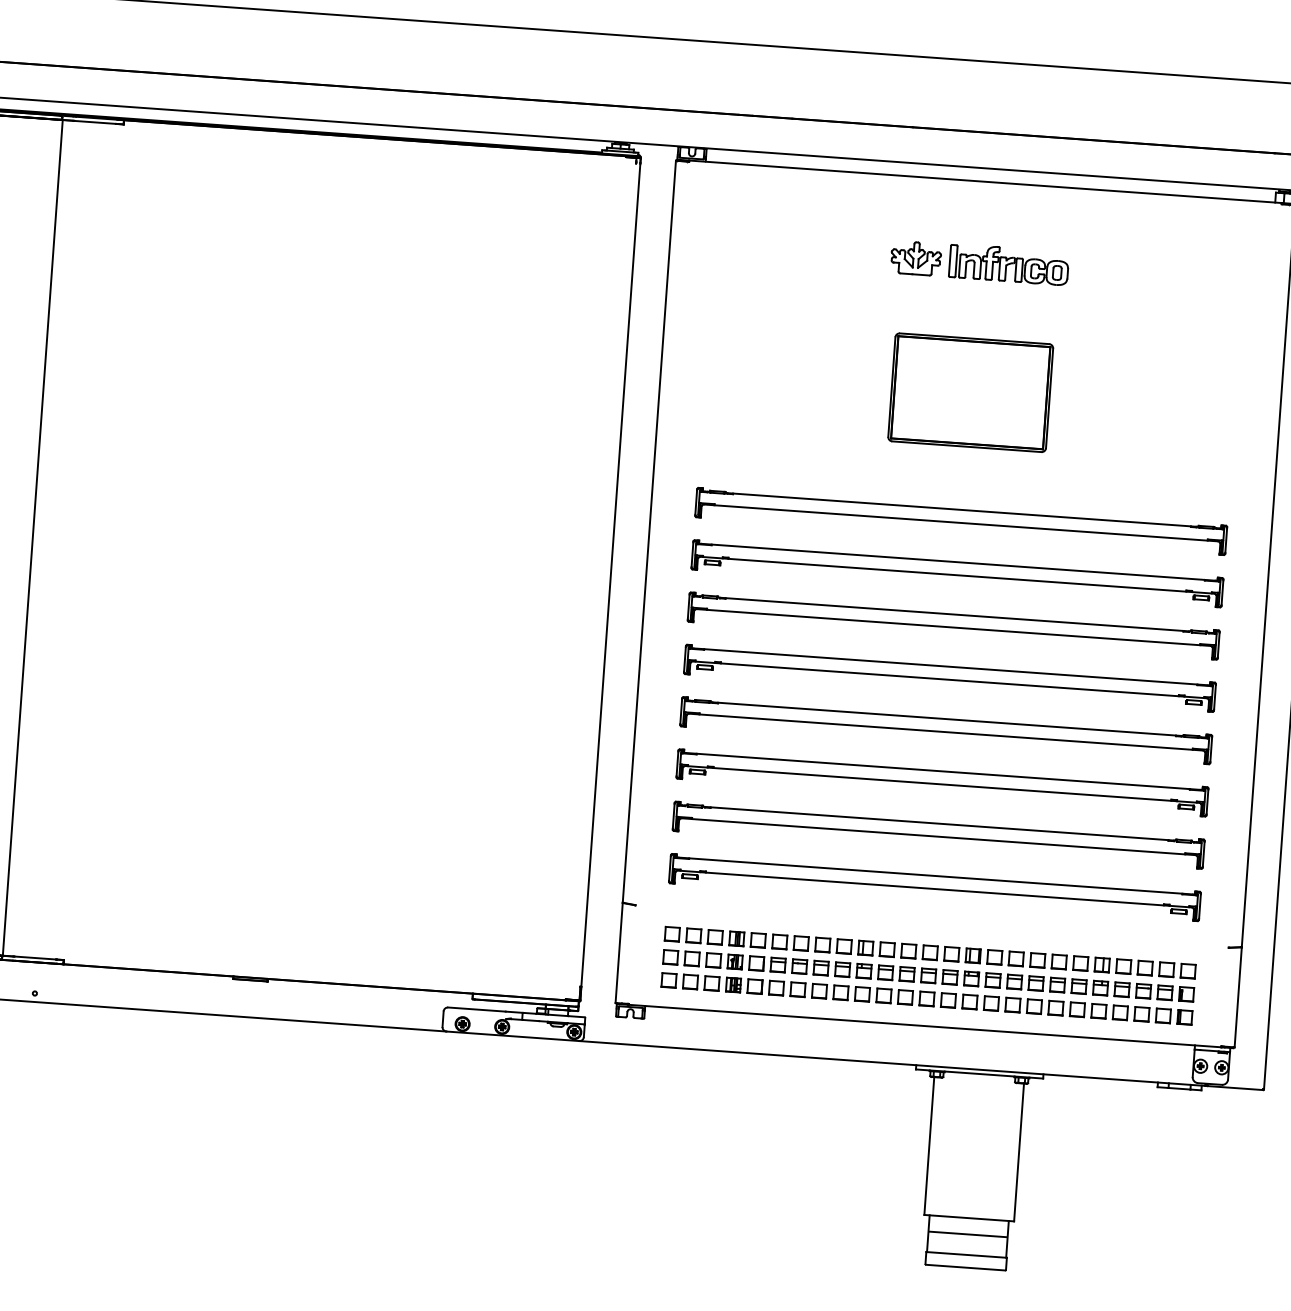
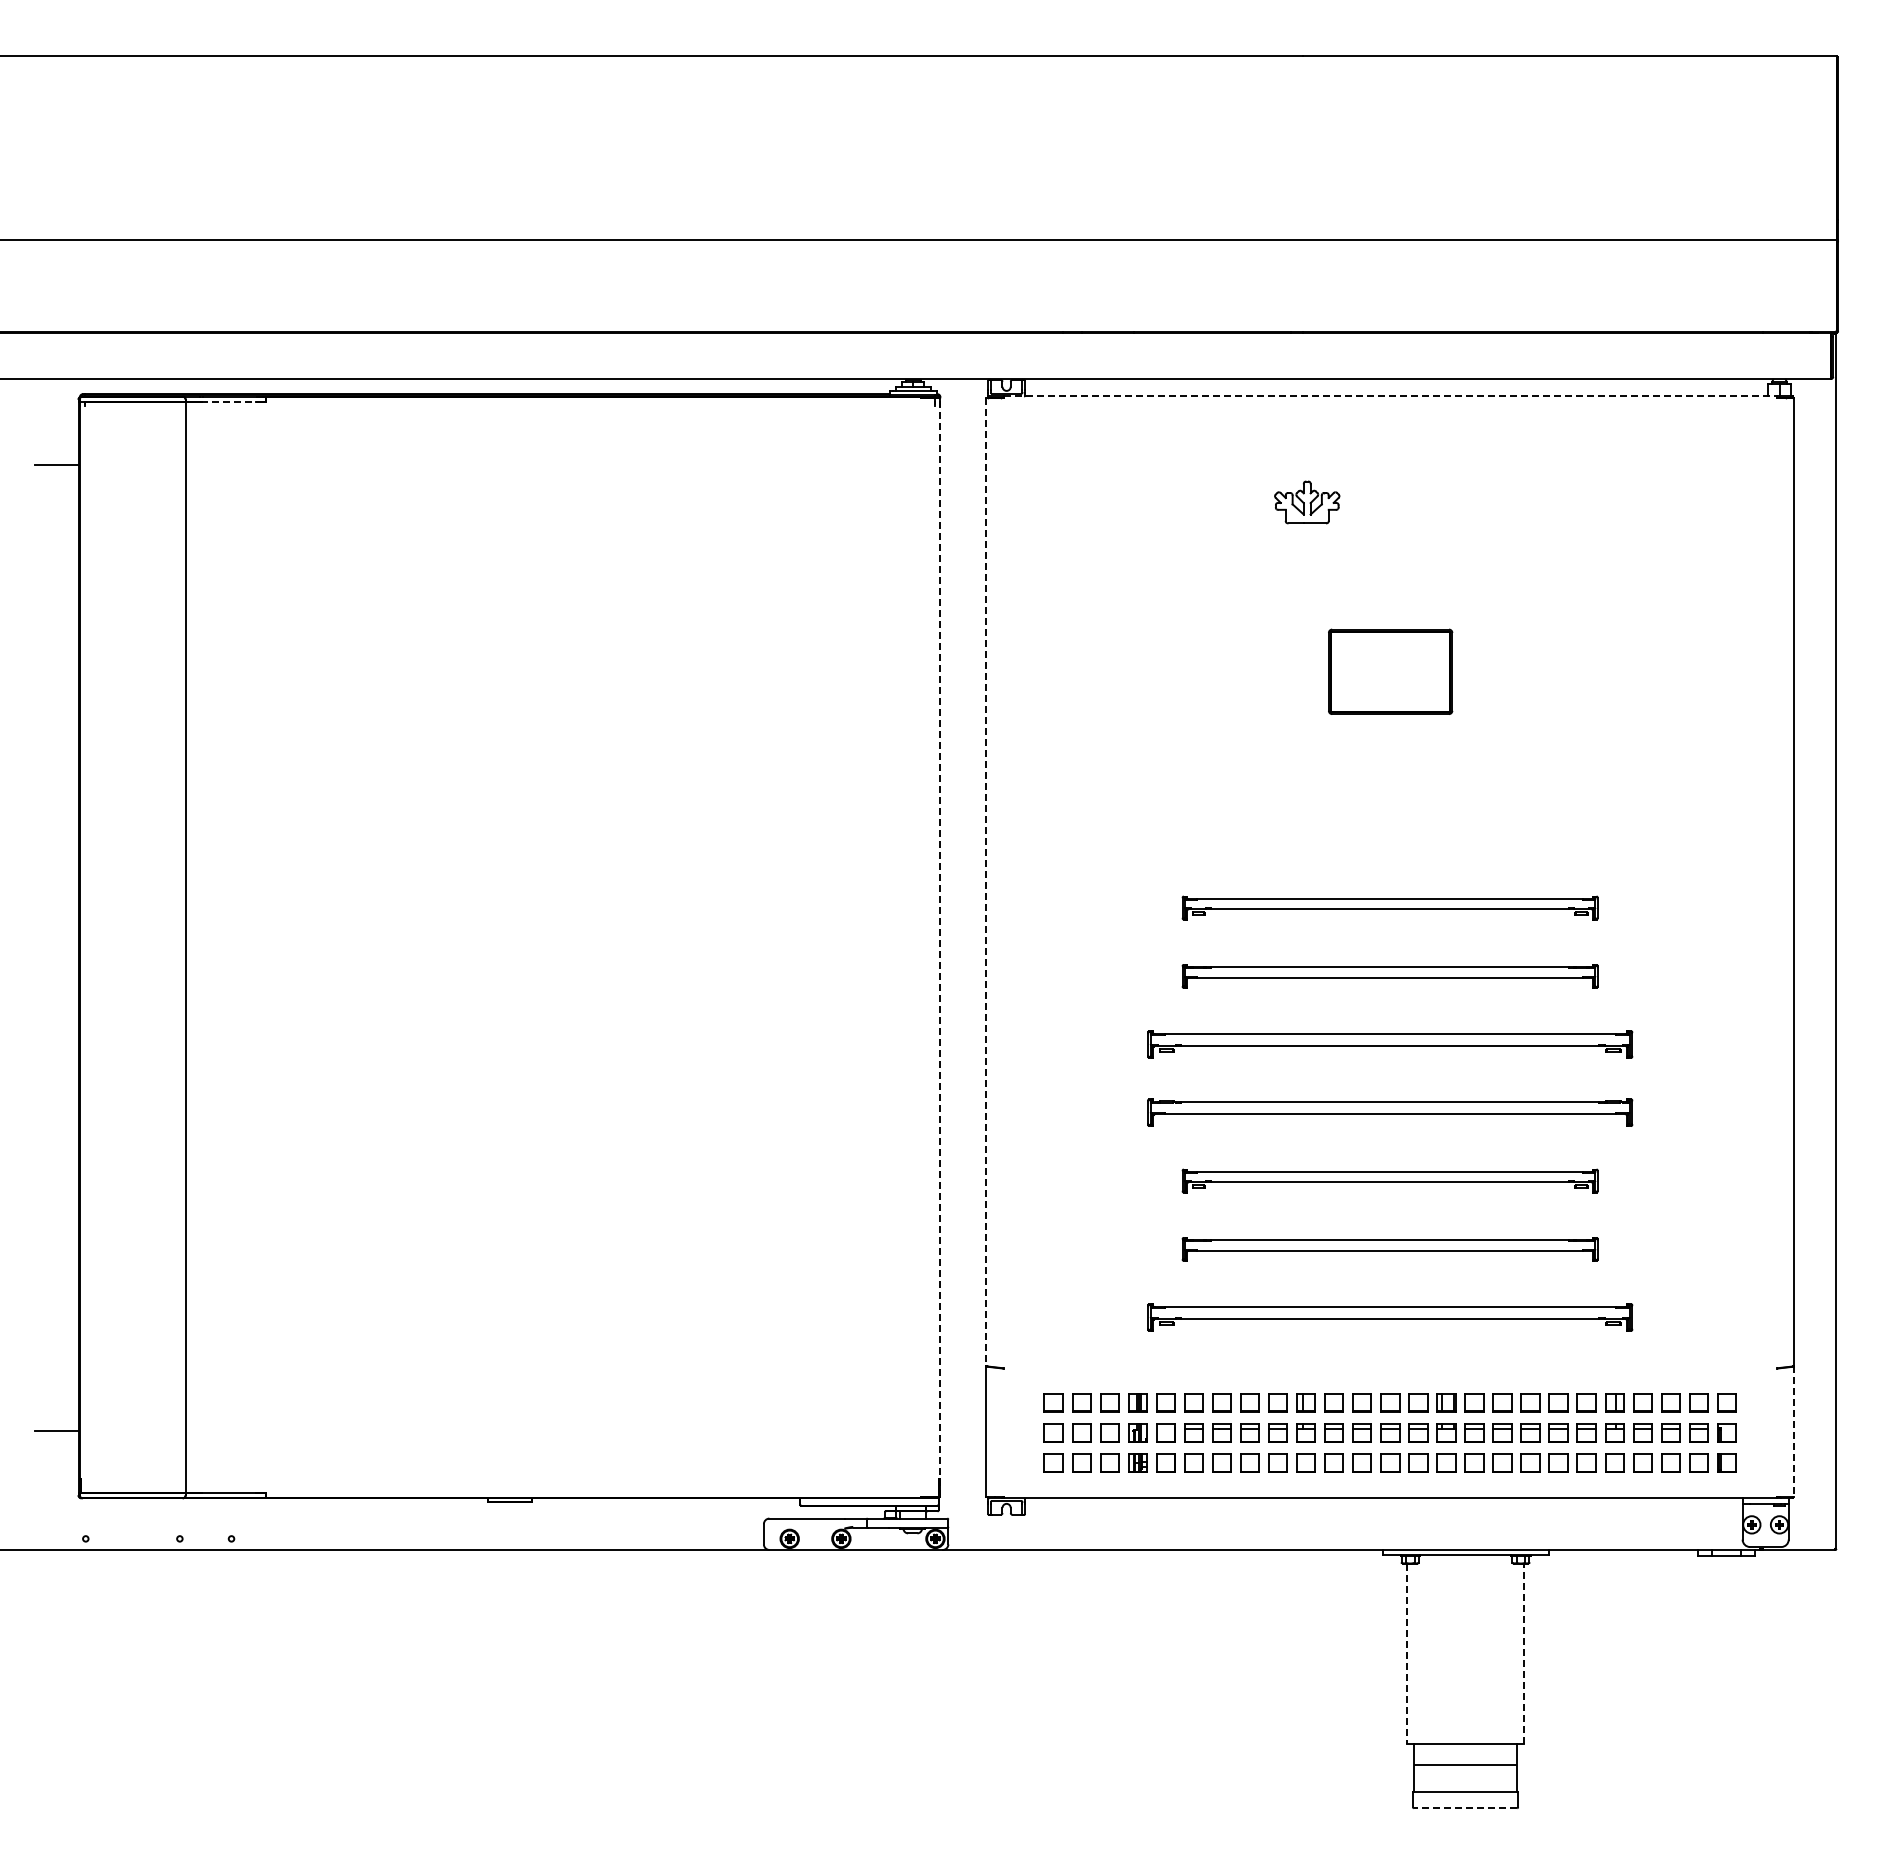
line: (95, 122) -> (229, 402), solid -> dashed
line: (985, 181) -> (1390, 396), solid -> dashed
part: (1009, 264) -> (1428, 501), removed
part: (970, 392) -> (1390, 671), size x0.6
part: (960, 521) -> (1389, 839), removed
line: (649, 532) -> (986, 882), solid -> dashed
part: (956, 573) -> (1389, 907), size x0.6
line: (610, 579) -> (940, 947), solid -> dashed
part: (953, 626) -> (1389, 976), size x0.6
part: (949, 678) -> (1389, 1044), size x0.7
part: (945, 730) -> (1389, 1112), size x0.7
part: (941, 782) -> (1389, 1180), size x0.6
part: (938, 835) -> (1389, 1249), size x0.6
part: (934, 887) -> (1389, 1317), size x0.7
line: (1238, 997) -> (1794, 1432), solid -> dashed
line: (929, 1145) -> (1407, 1653), solid -> dashed
line: (1019, 1152) -> (1524, 1653), solid -> dashed
line: (965, 1267) -> (1465, 1808), solid -> dashed

